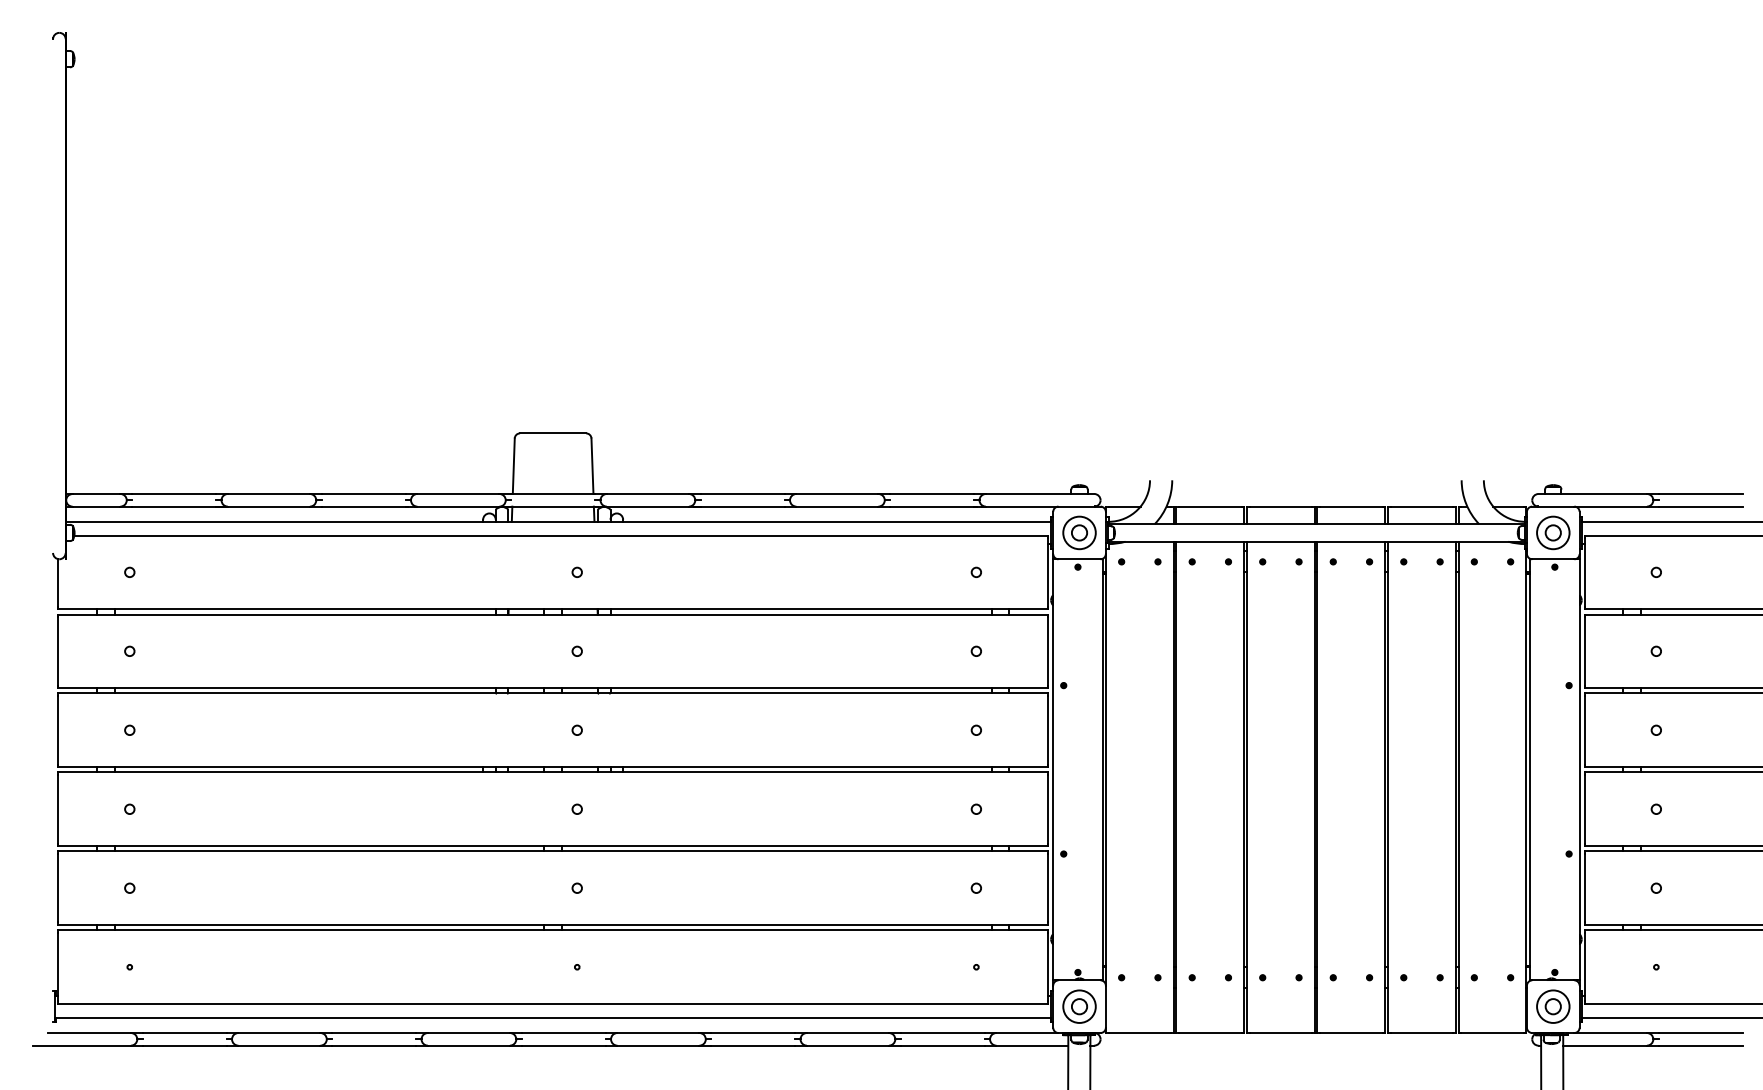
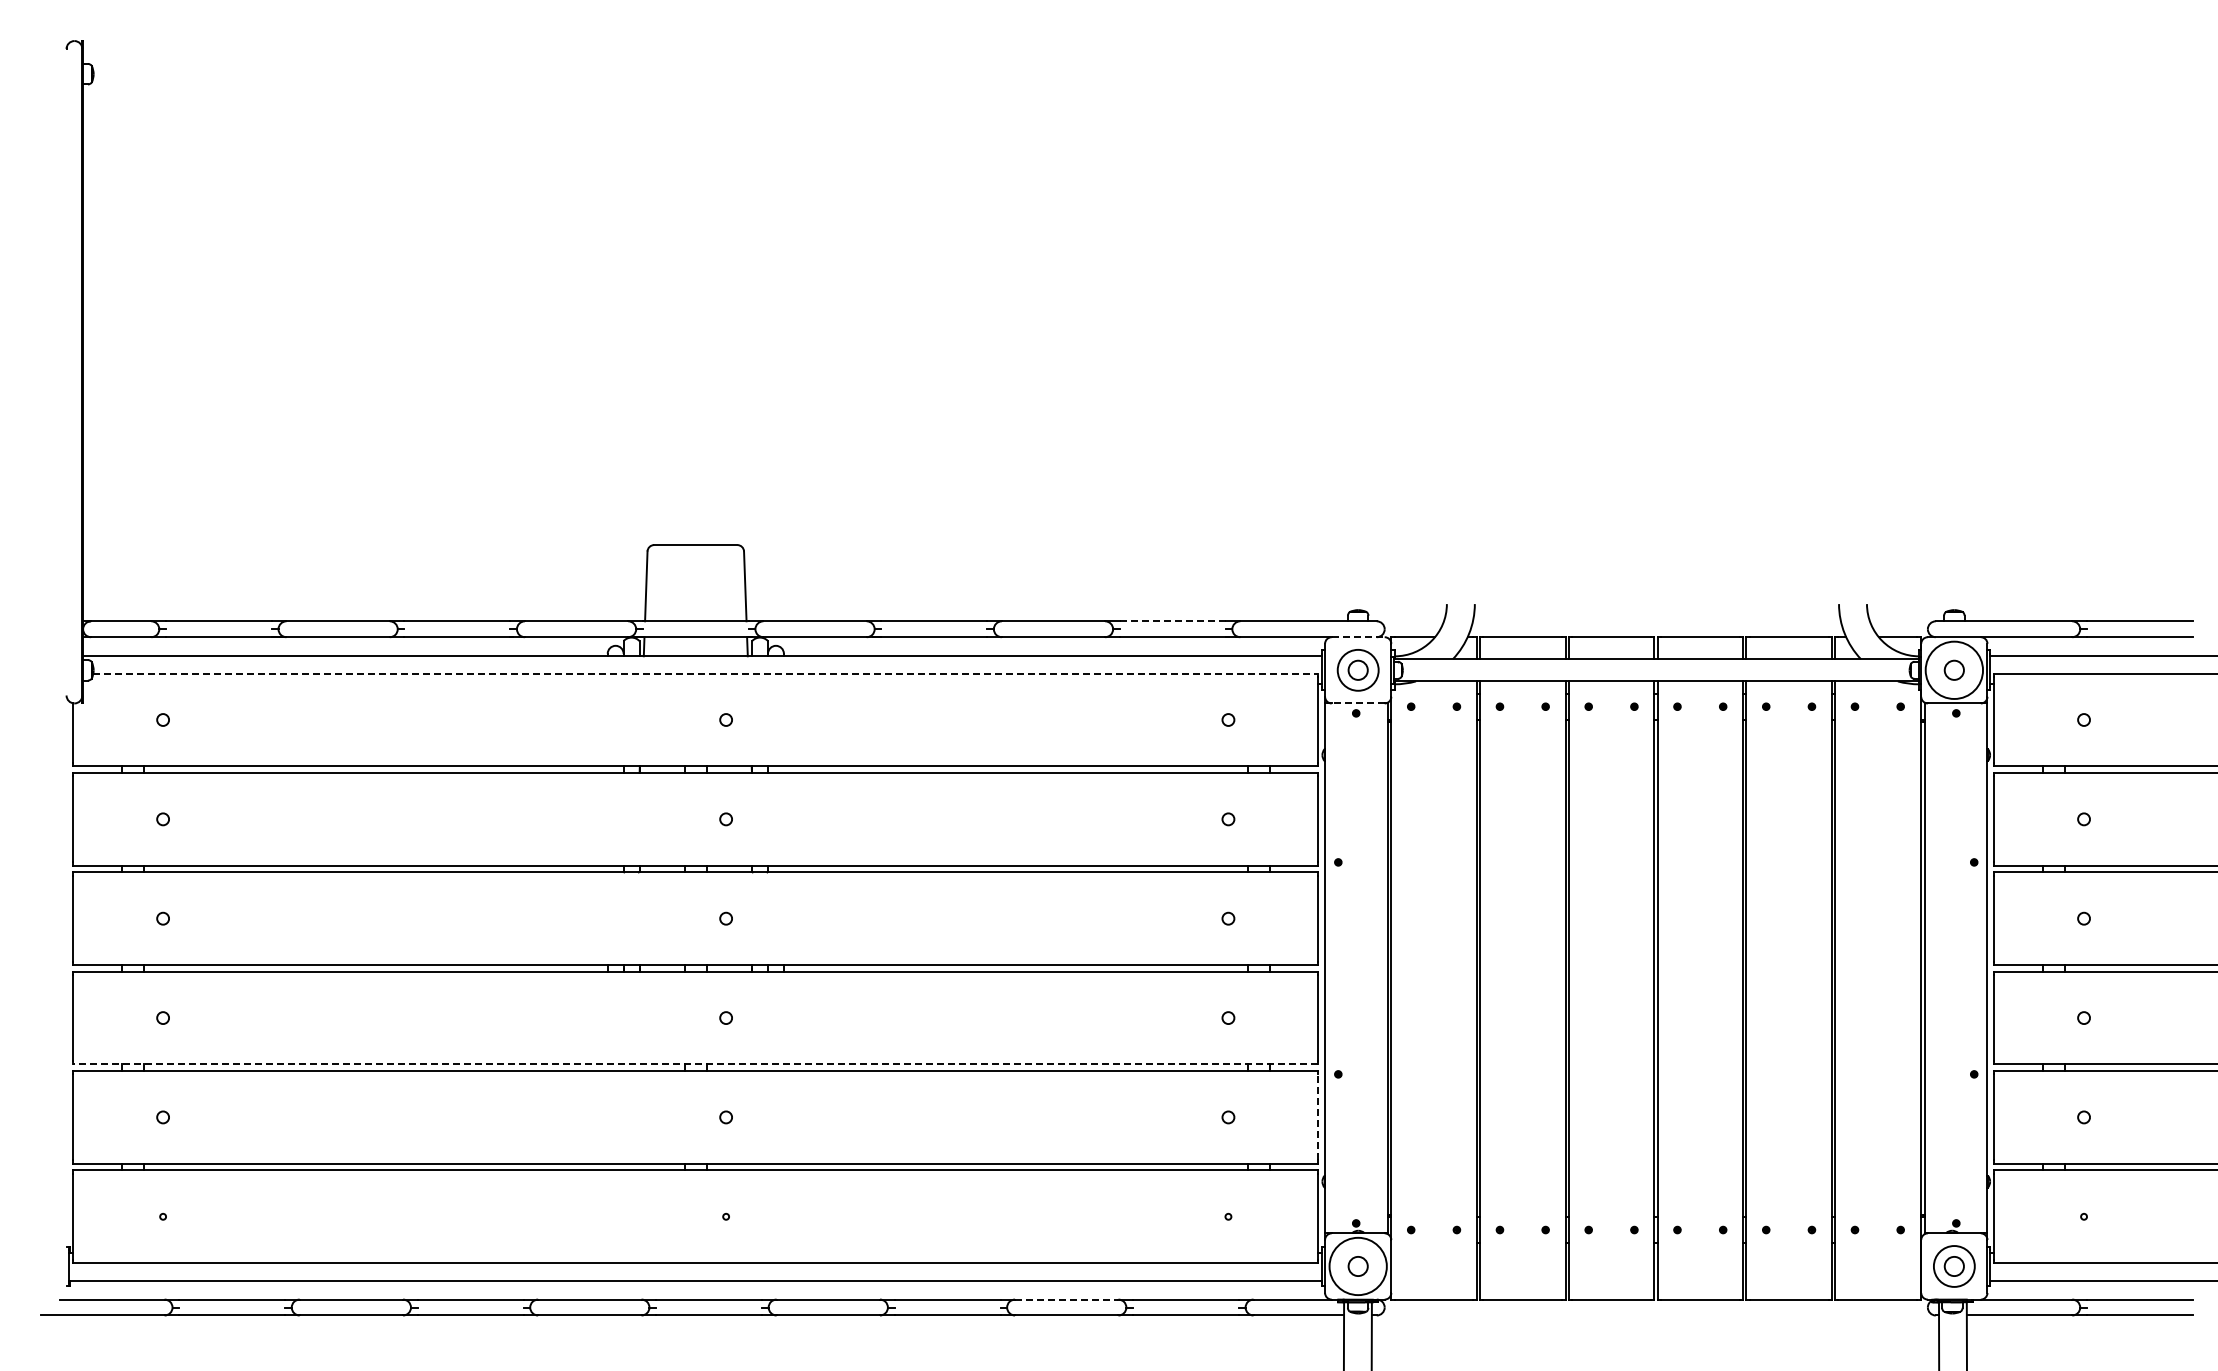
line: (931, 494) -> (1172, 621), solid -> dashed
line: (1079, 506) -> (1358, 637), solid -> dashed
circle: (1552, 532) -> (1953, 669), size x1.4
line: (560, 535) -> (705, 673), solid -> dashed
line: (1078, 559) -> (1357, 703), solid -> dashed
line: (552, 846) -> (695, 1064), solid -> dashed
line: (1047, 887) -> (1318, 1116), solid -> dashed
circle: (1078, 1006) -> (1357, 1266), size x1.4
line: (847, 1032) -> (1066, 1299), solid -> dashed

